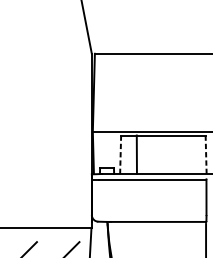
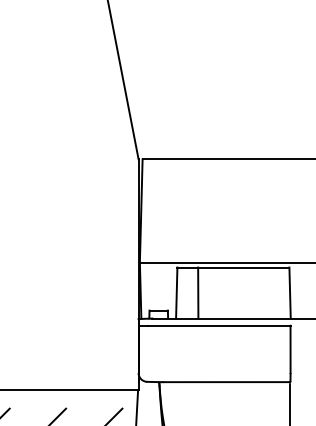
line: (120, 155) -> (176, 293), dashed -> solid
line: (206, 155) -> (290, 293), dashed -> solid

